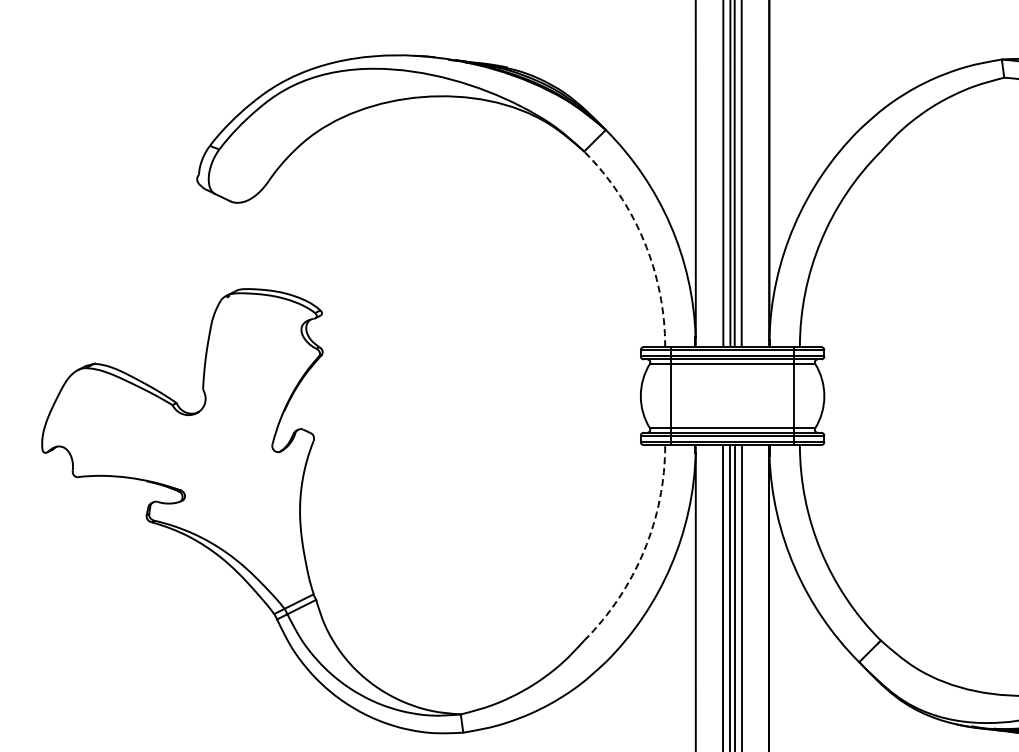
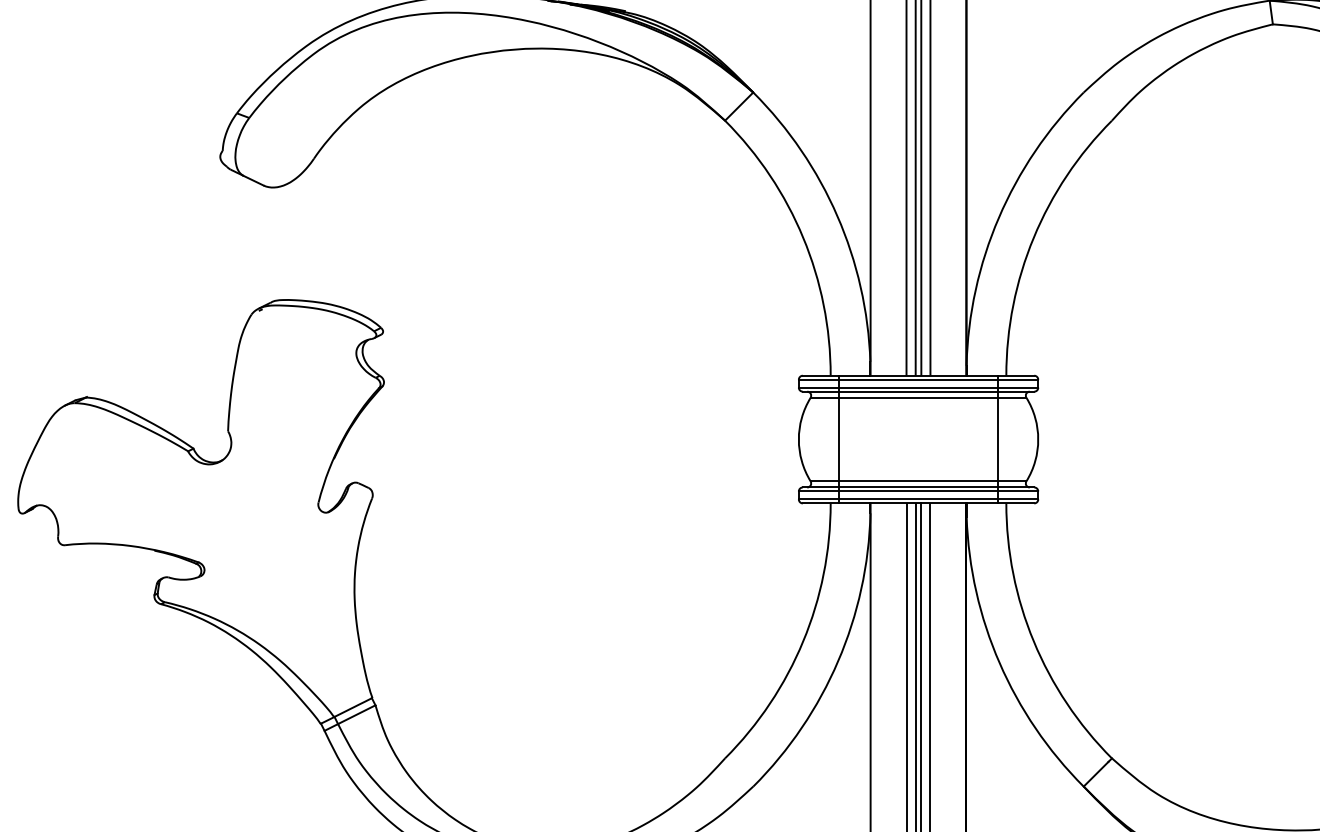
arc: (644, 241) -> (803, 237), dashed -> solid
arc: (644, 550) -> (803, 640), dashed -> solid

